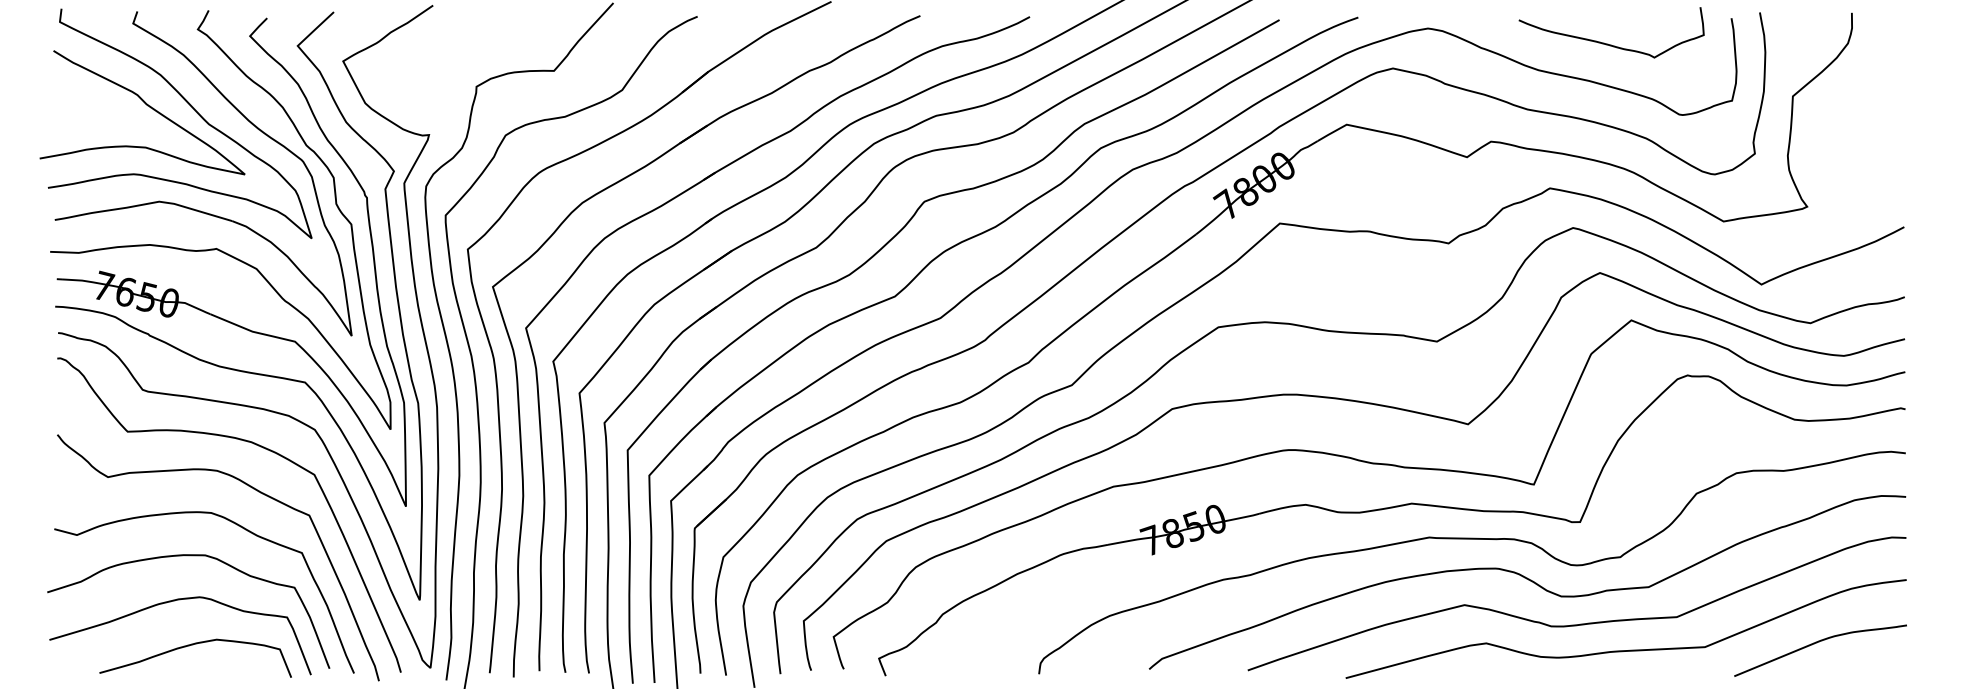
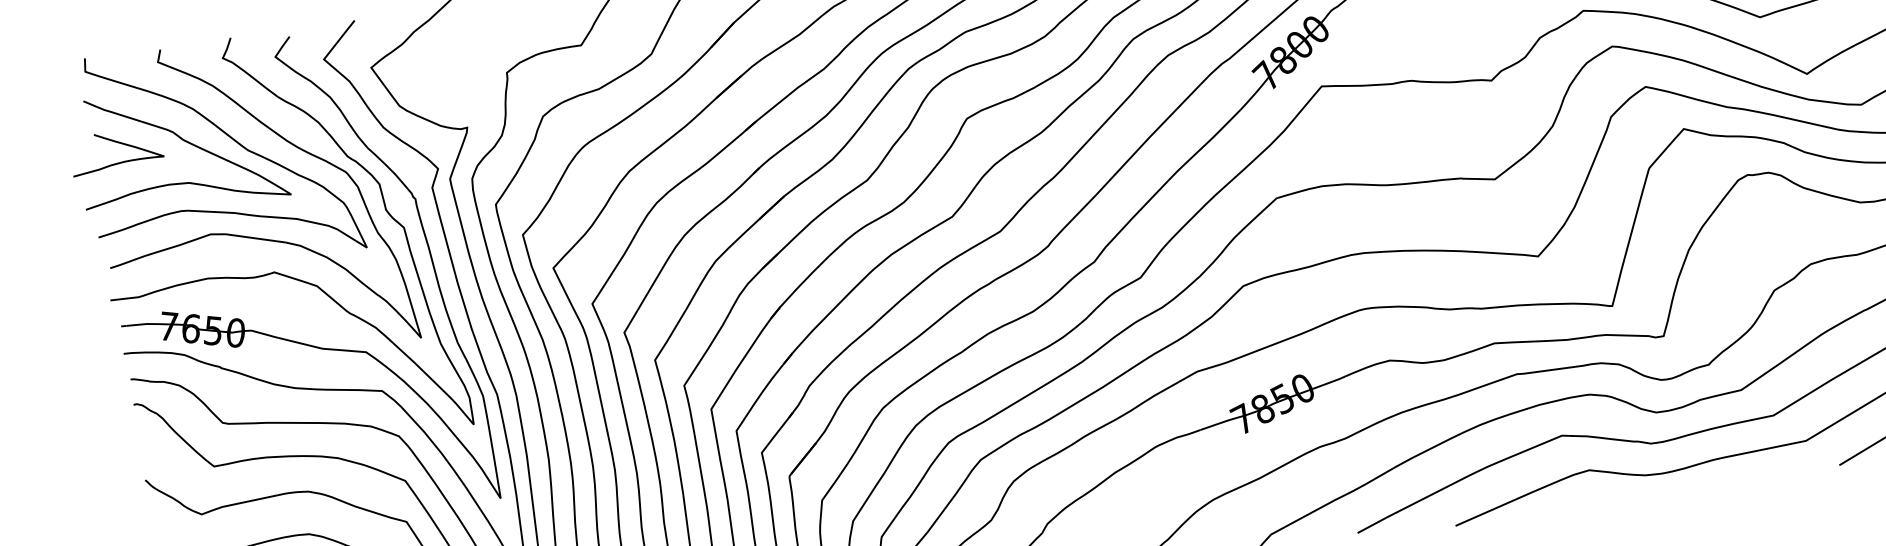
curve: (82, 98) -> (119, 143), added

